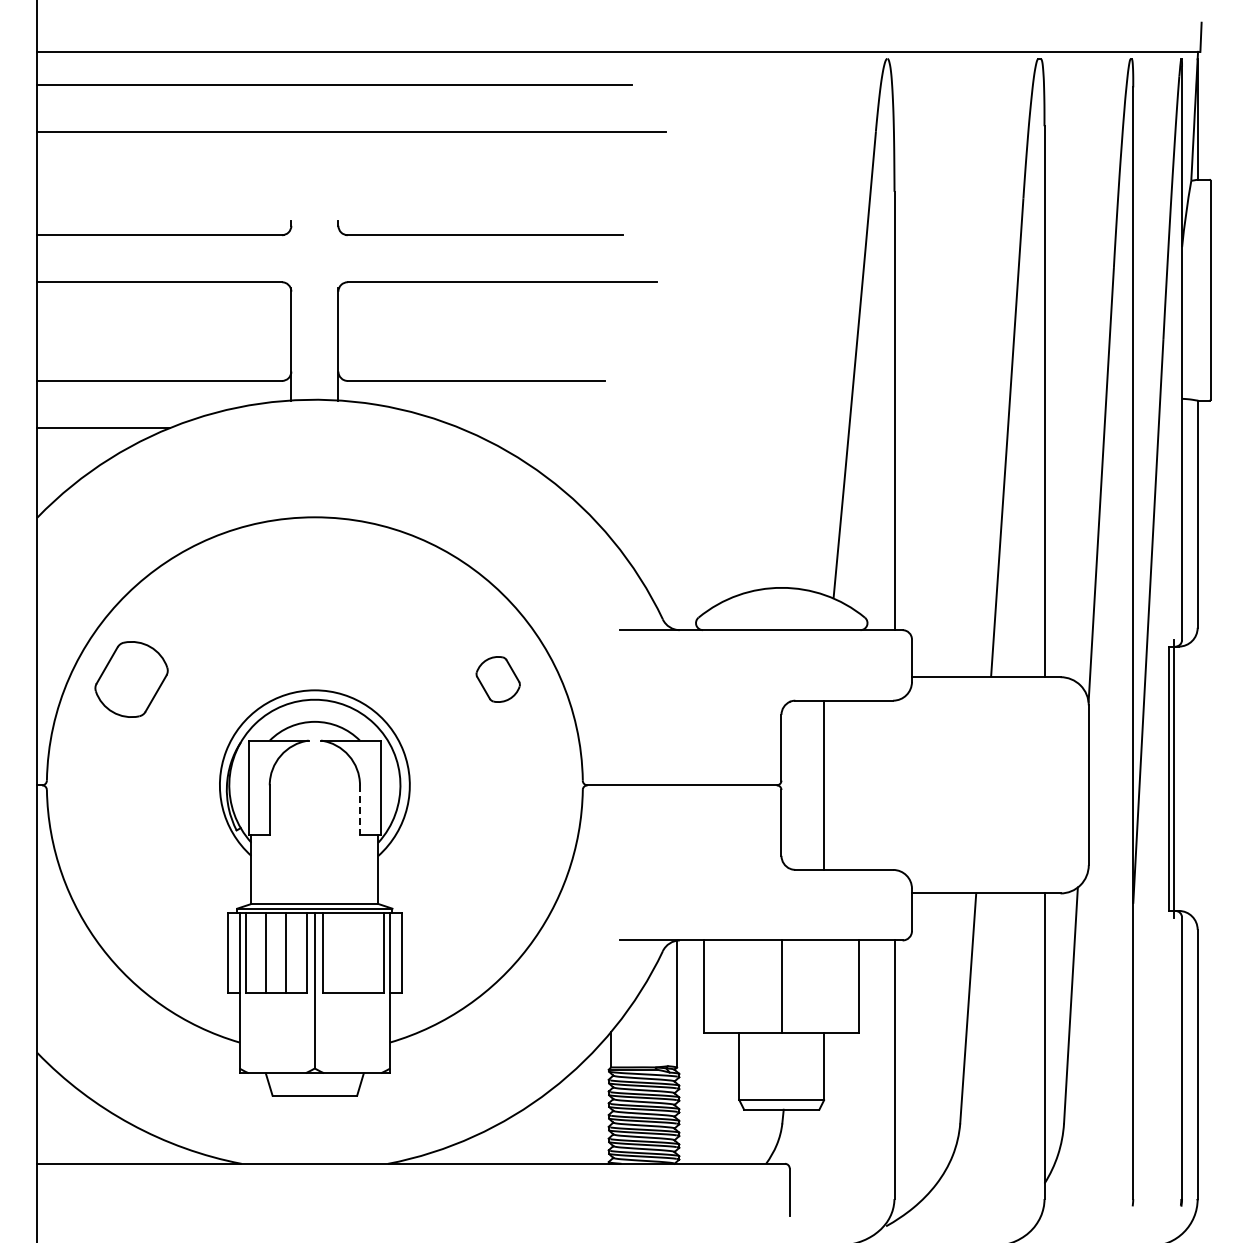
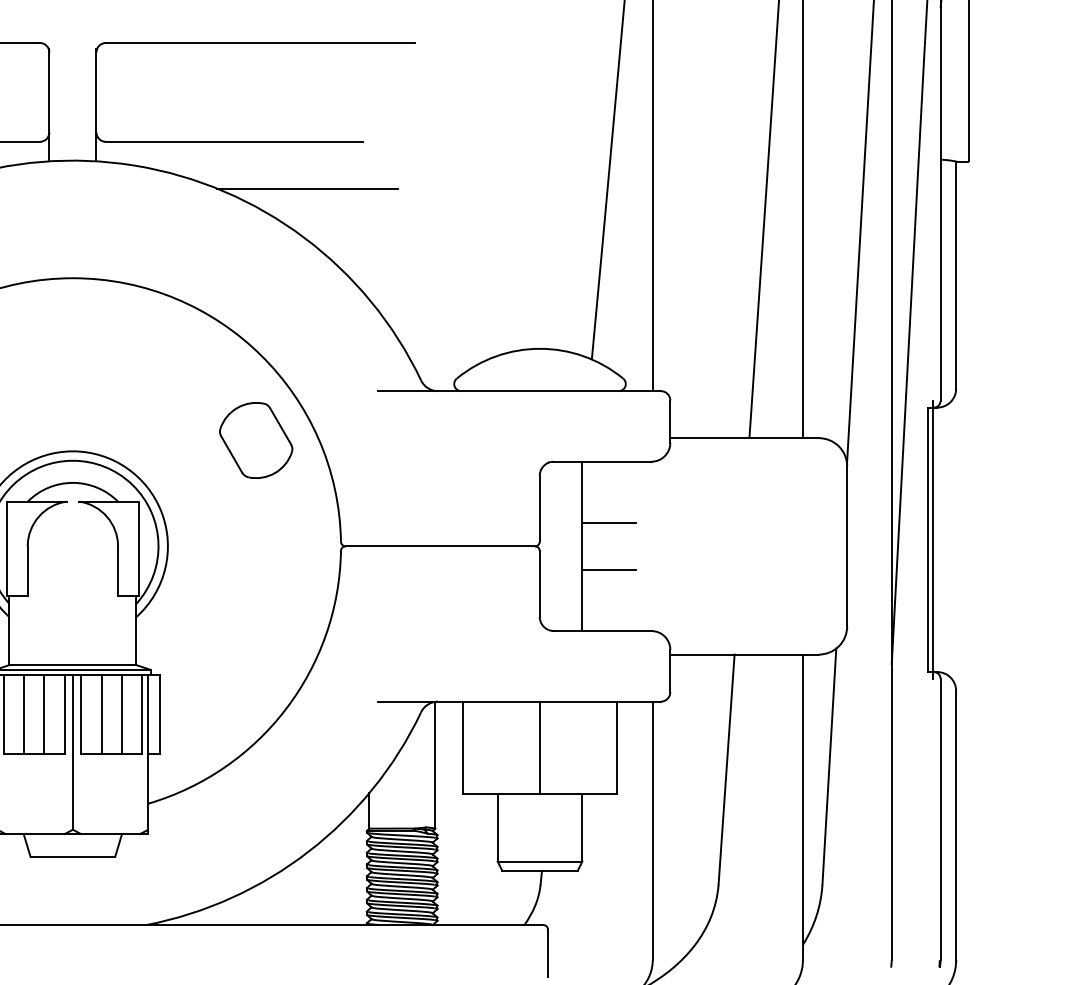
line: (549, 427) -> (307, 188), added
part: (498, 679) -> (256, 440), size x1.67
line: (851, 761) -> (609, 522), added
line: (851, 808) -> (609, 569), added
line: (359, 810) -> (117, 571), dashed -> solid
line: (344, 953) -> (102, 714), added
line: (363, 953) -> (121, 714), added

